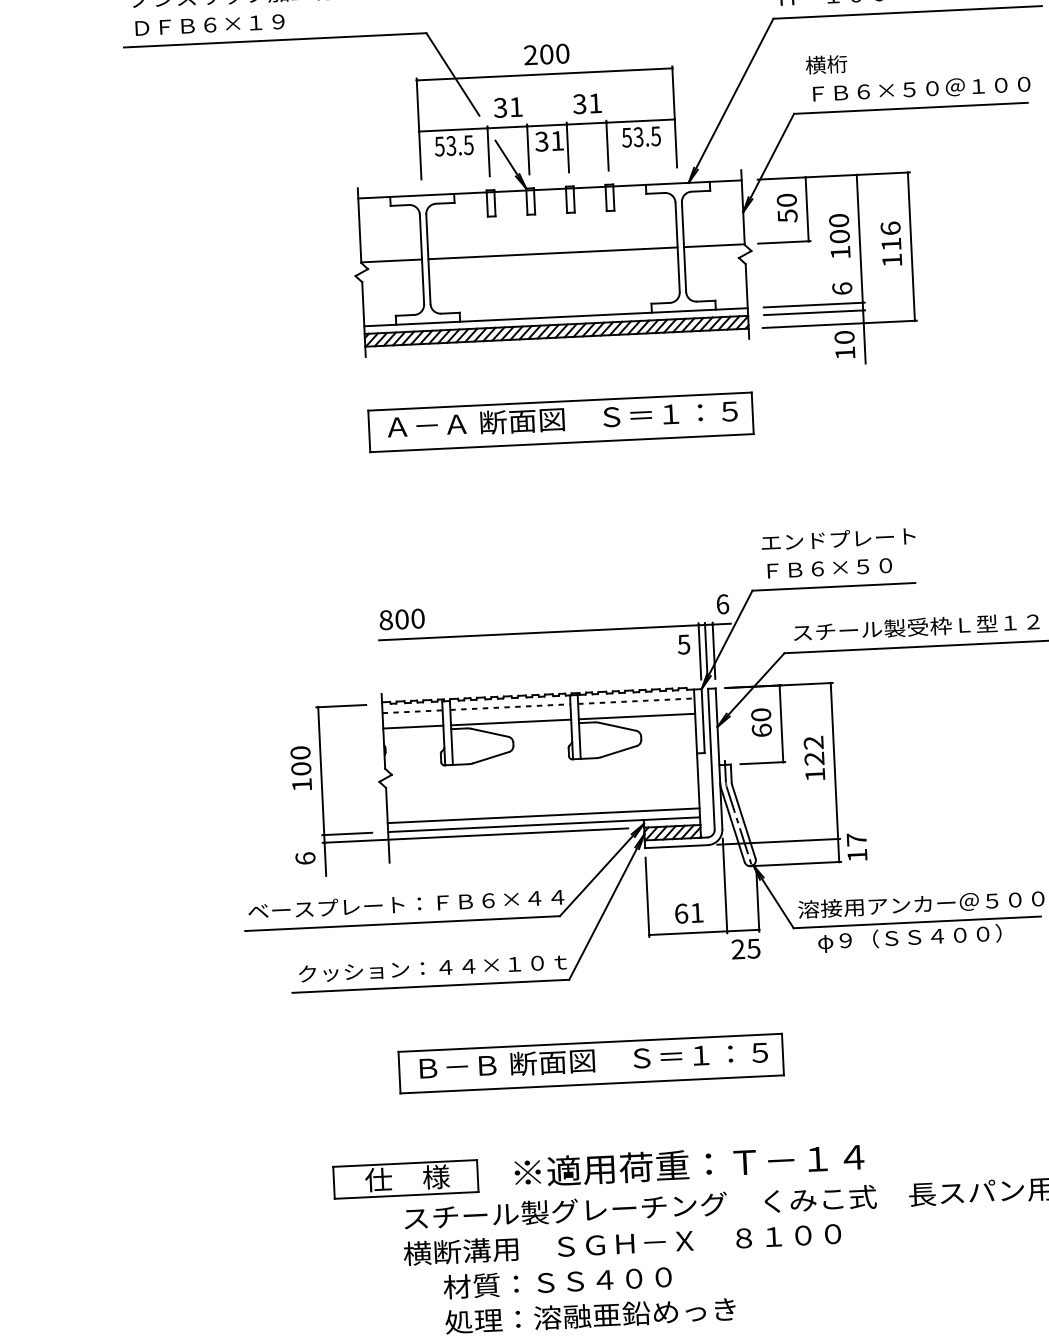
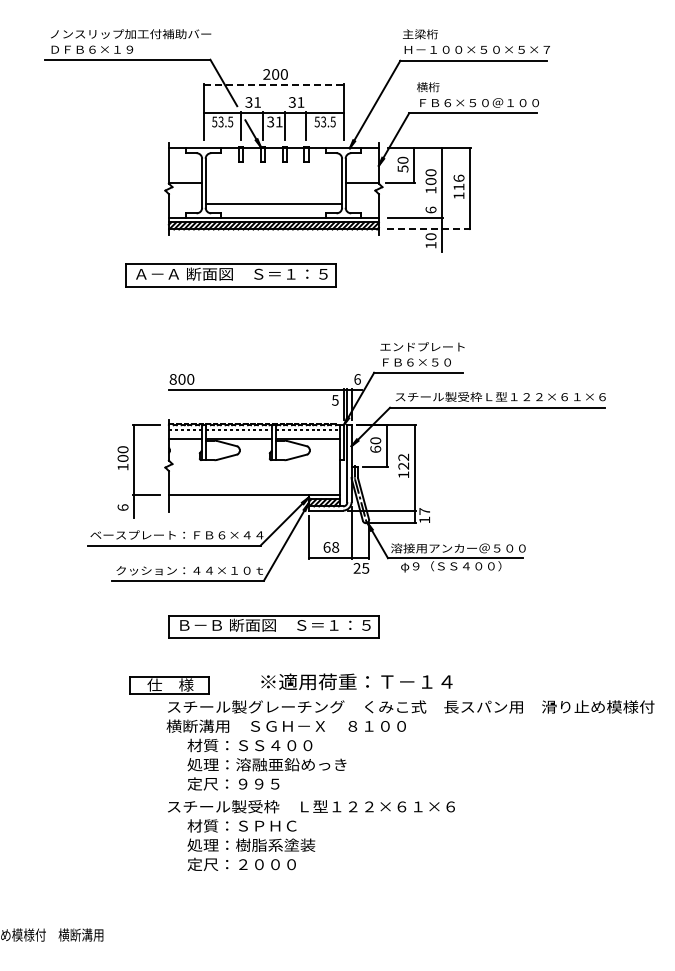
line: (543, 74) -> (273, 85), solid -> dashed
line: (552, 253) -> (273, 204), moved
line: (813, 312) -> (414, 222), removed
line: (841, 324) -> (429, 229), solid -> dashed
part: (560, 421) -> (230, 275), moved
line: (542, 816) -> (253, 490), removed
line: (475, 835) -> (216, 499), removed
text: (696, 913) -> (335, 547), 61 -> 68
text: (688, 1164) -> (356, 681), moved

